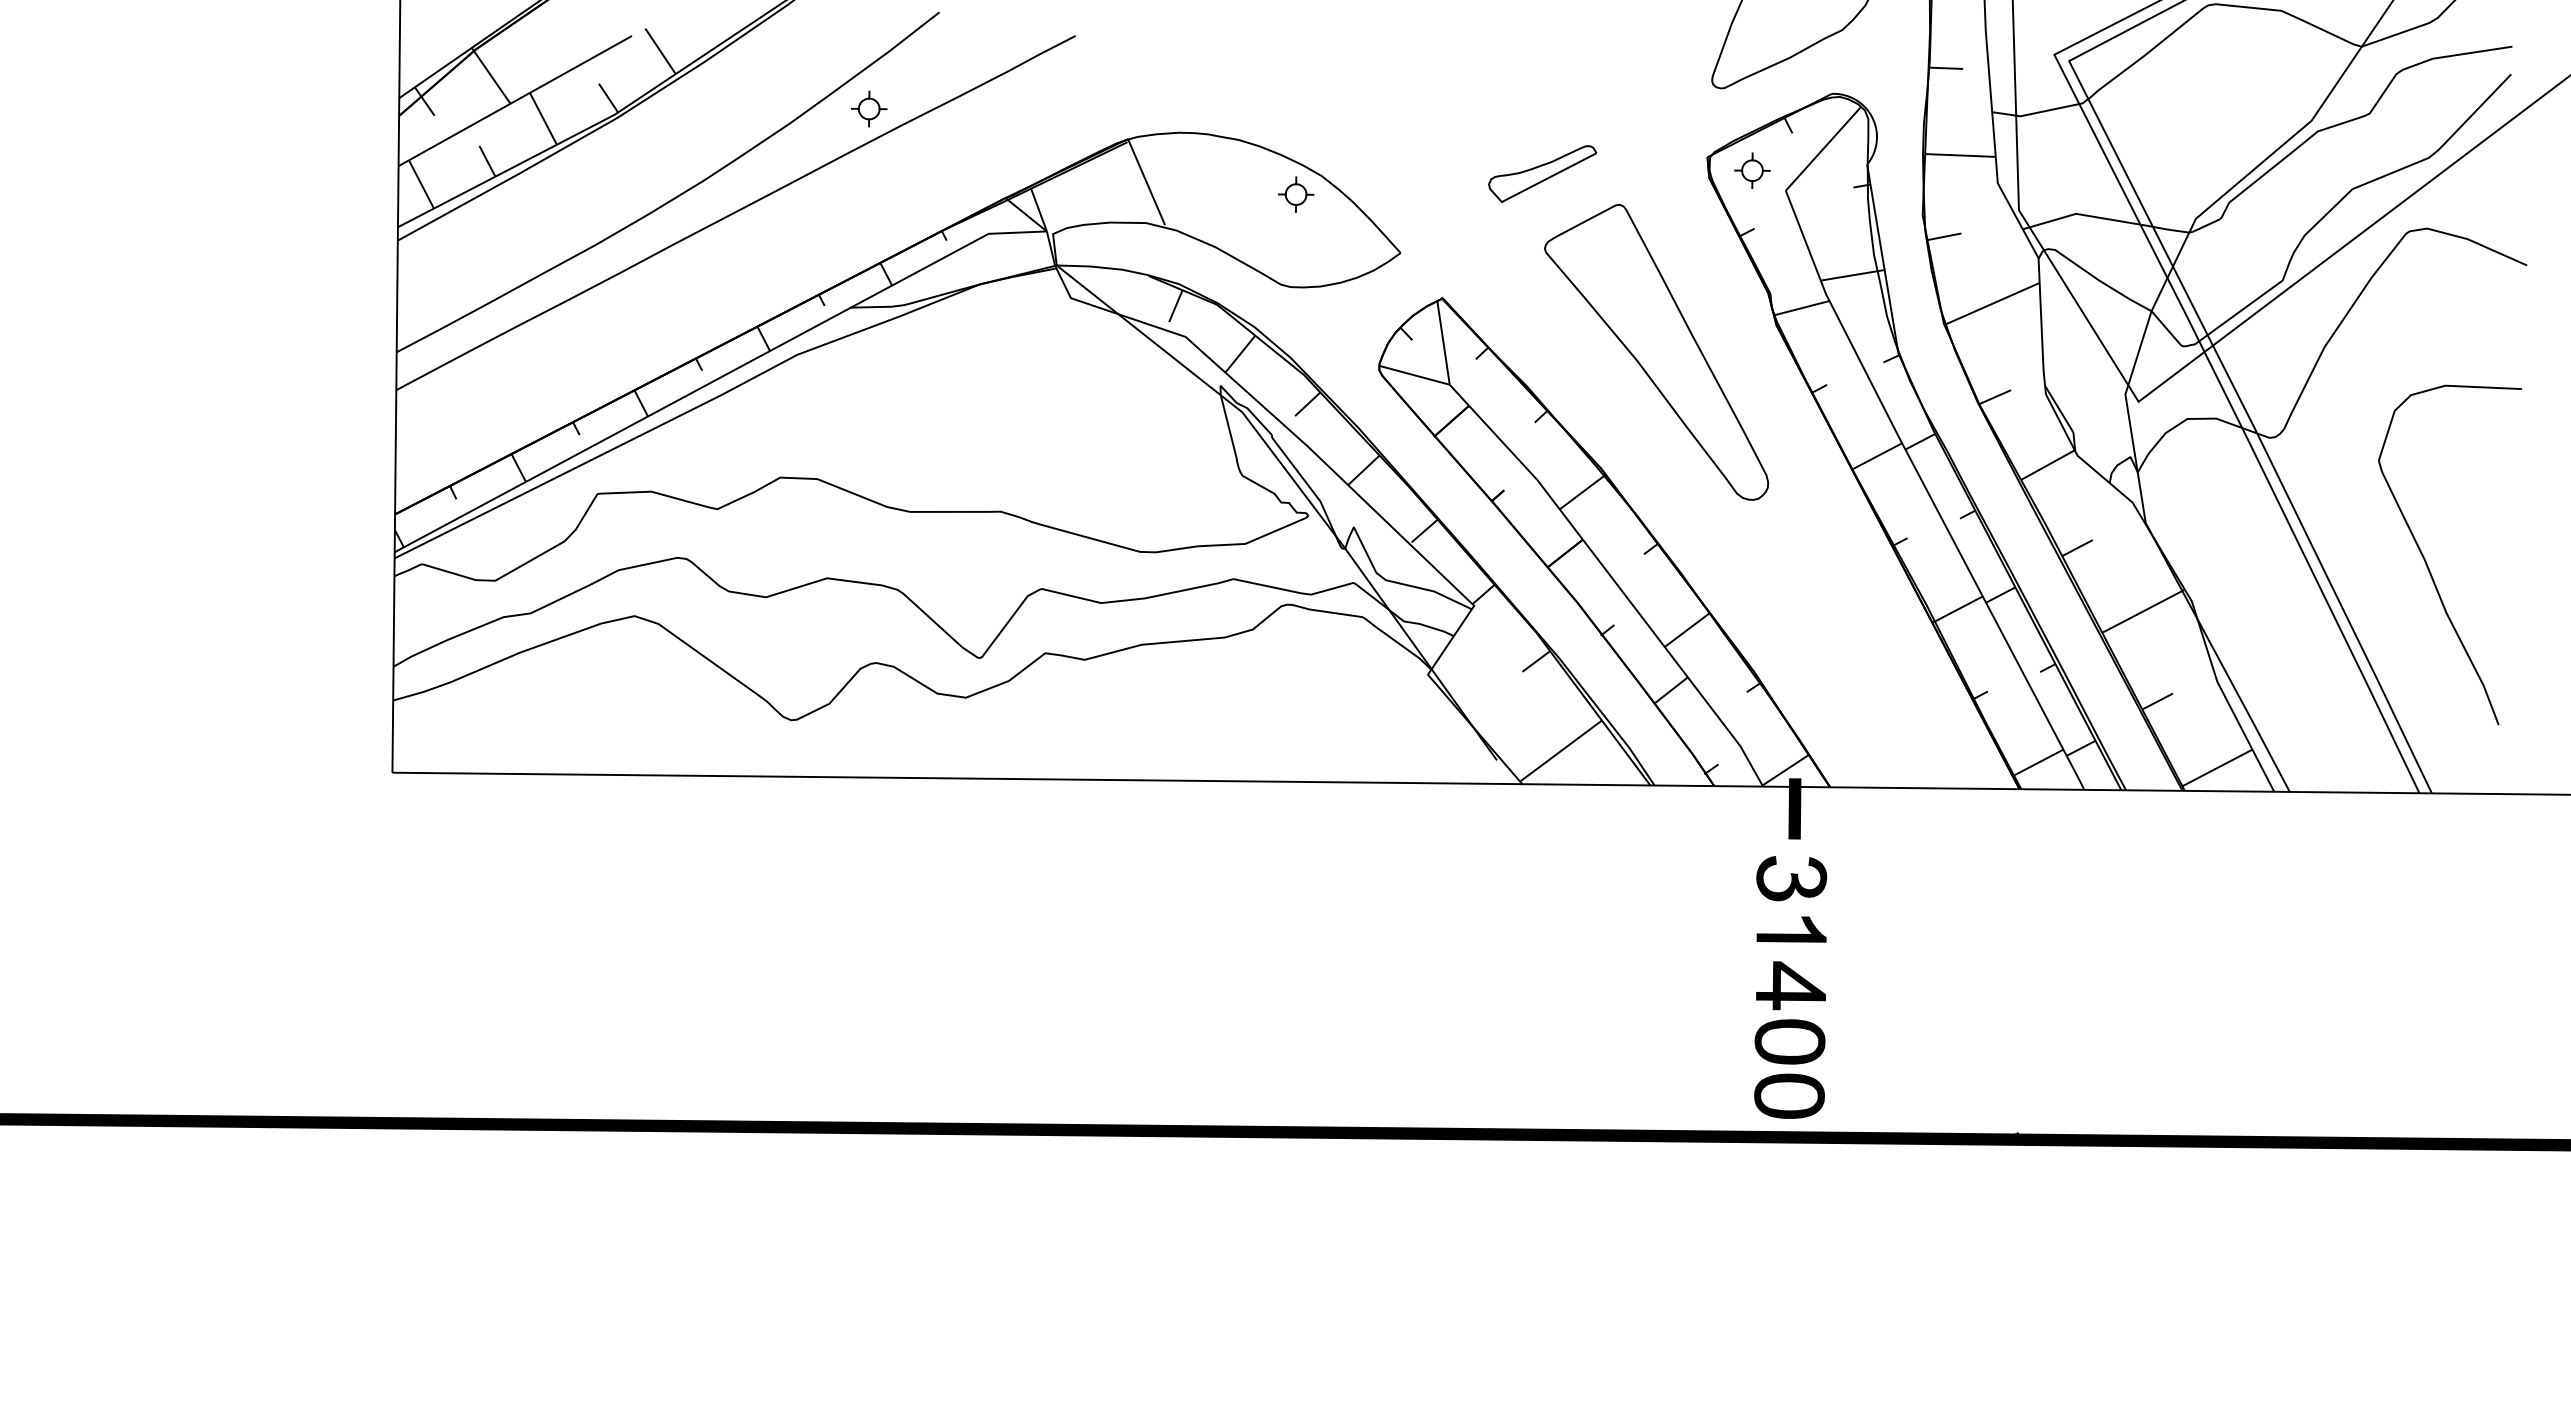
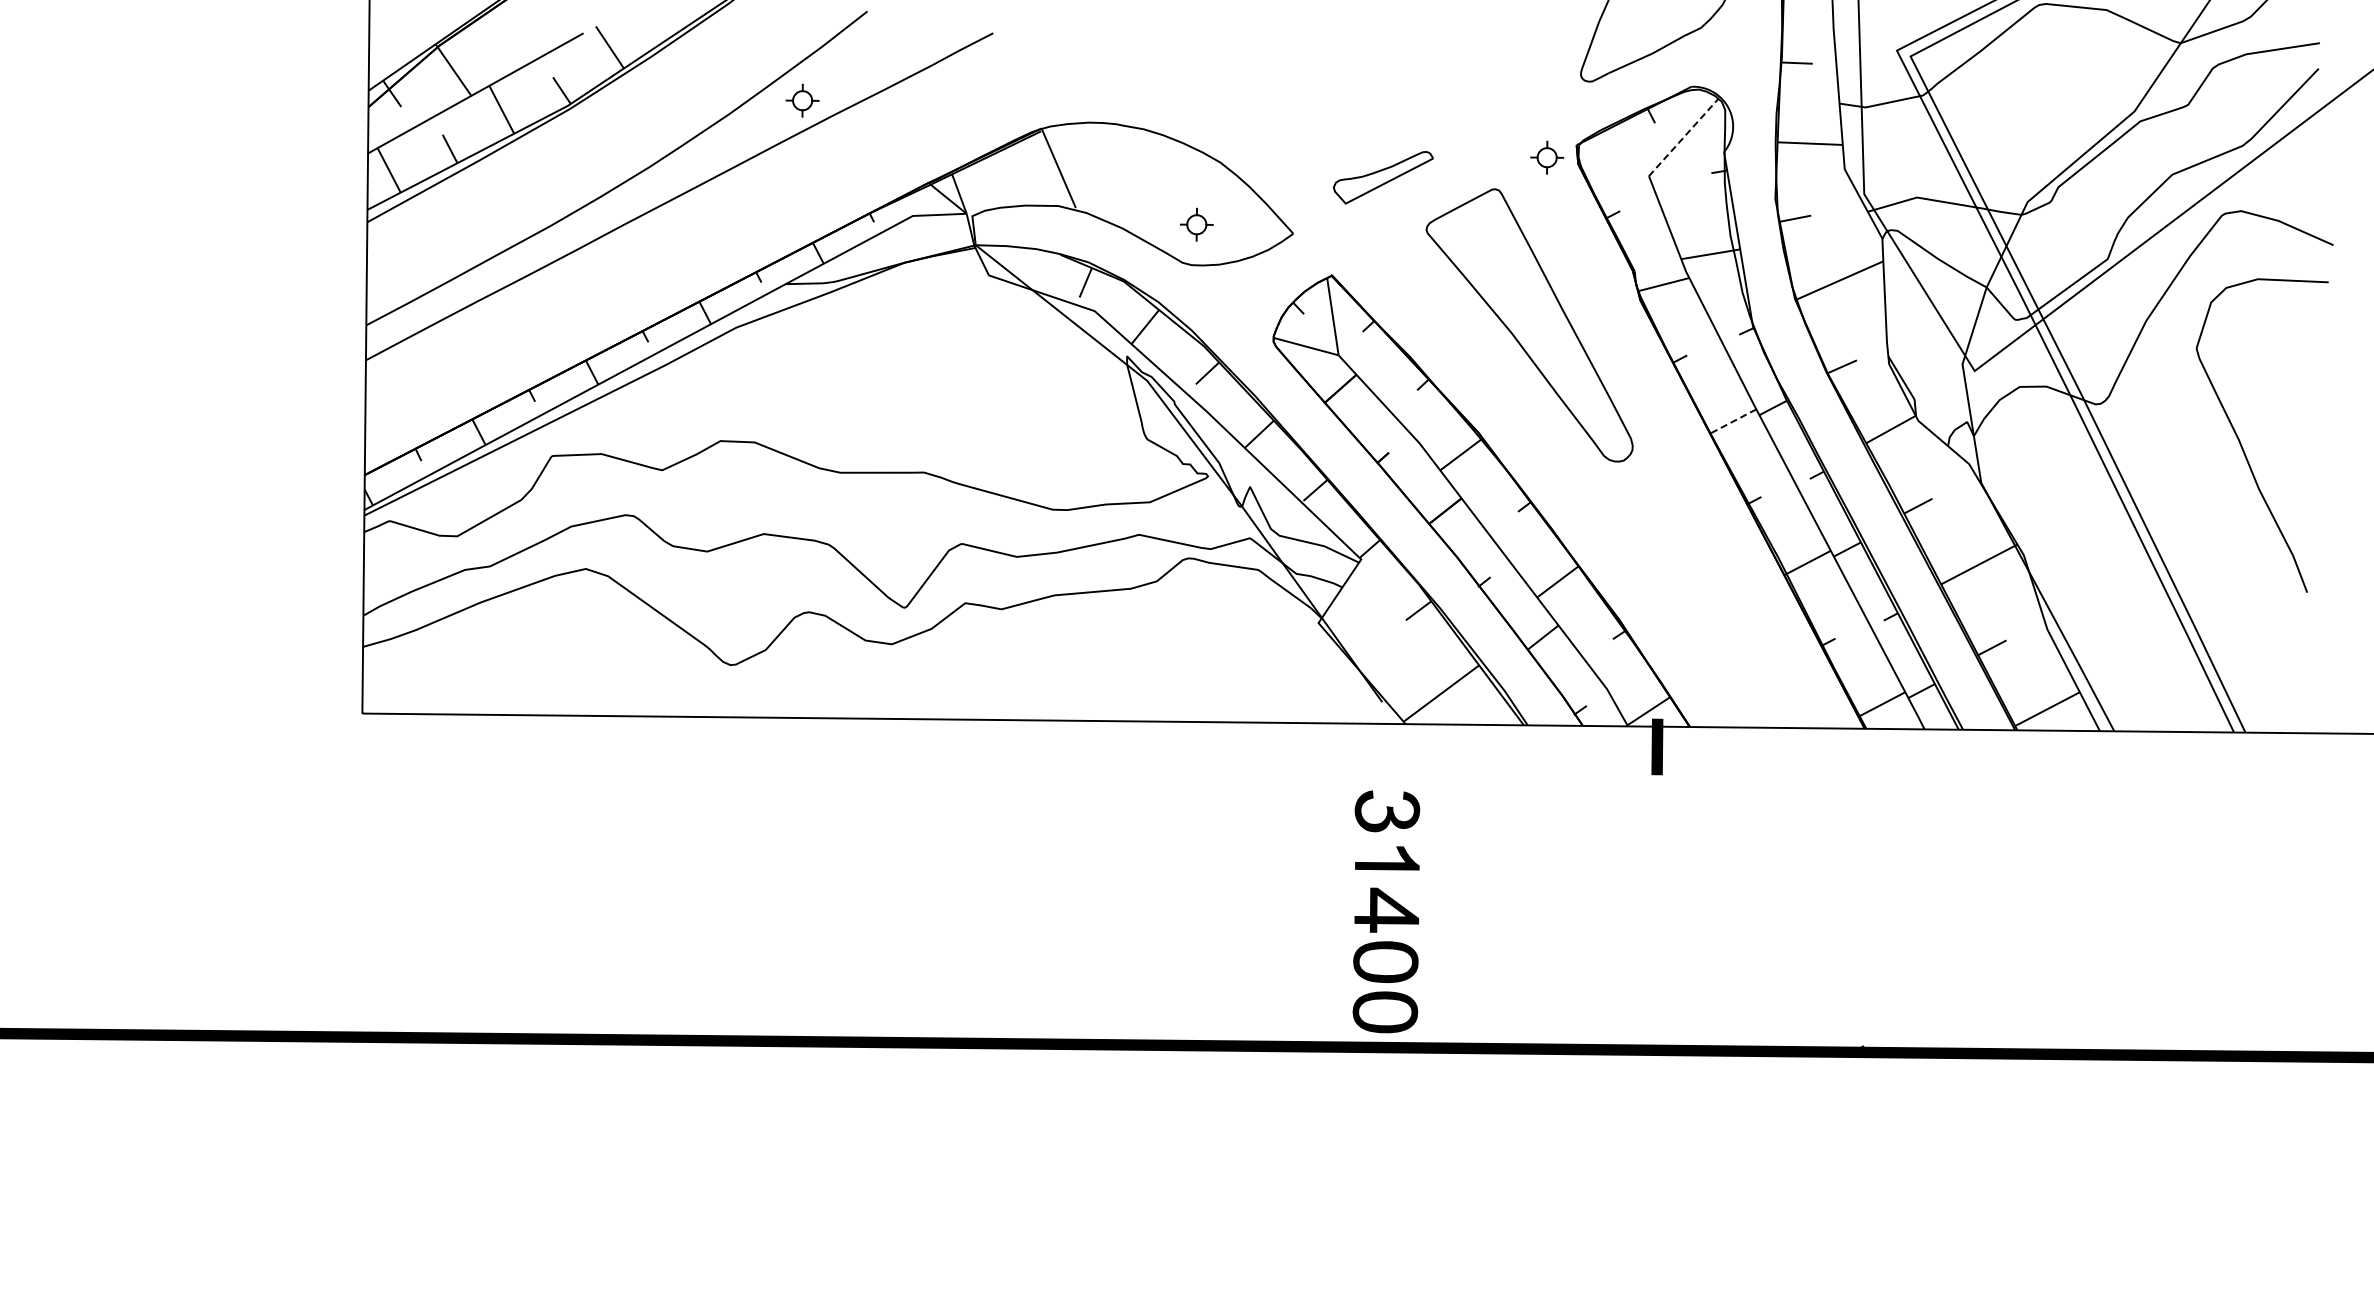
line: (1823, 148) -> (1683, 137), solid -> dashed
part: (1752, 170) -> (1547, 157), moved
part: (1542, 173) -> (1383, 177), moved
part: (1295, 194) -> (1196, 224), moved
line: (1876, 456) -> (1732, 421), solid -> dashed
curve: (2428, 565) -> (2242, 445), moved
part: (1790, 987) -> (1386, 911), moved

